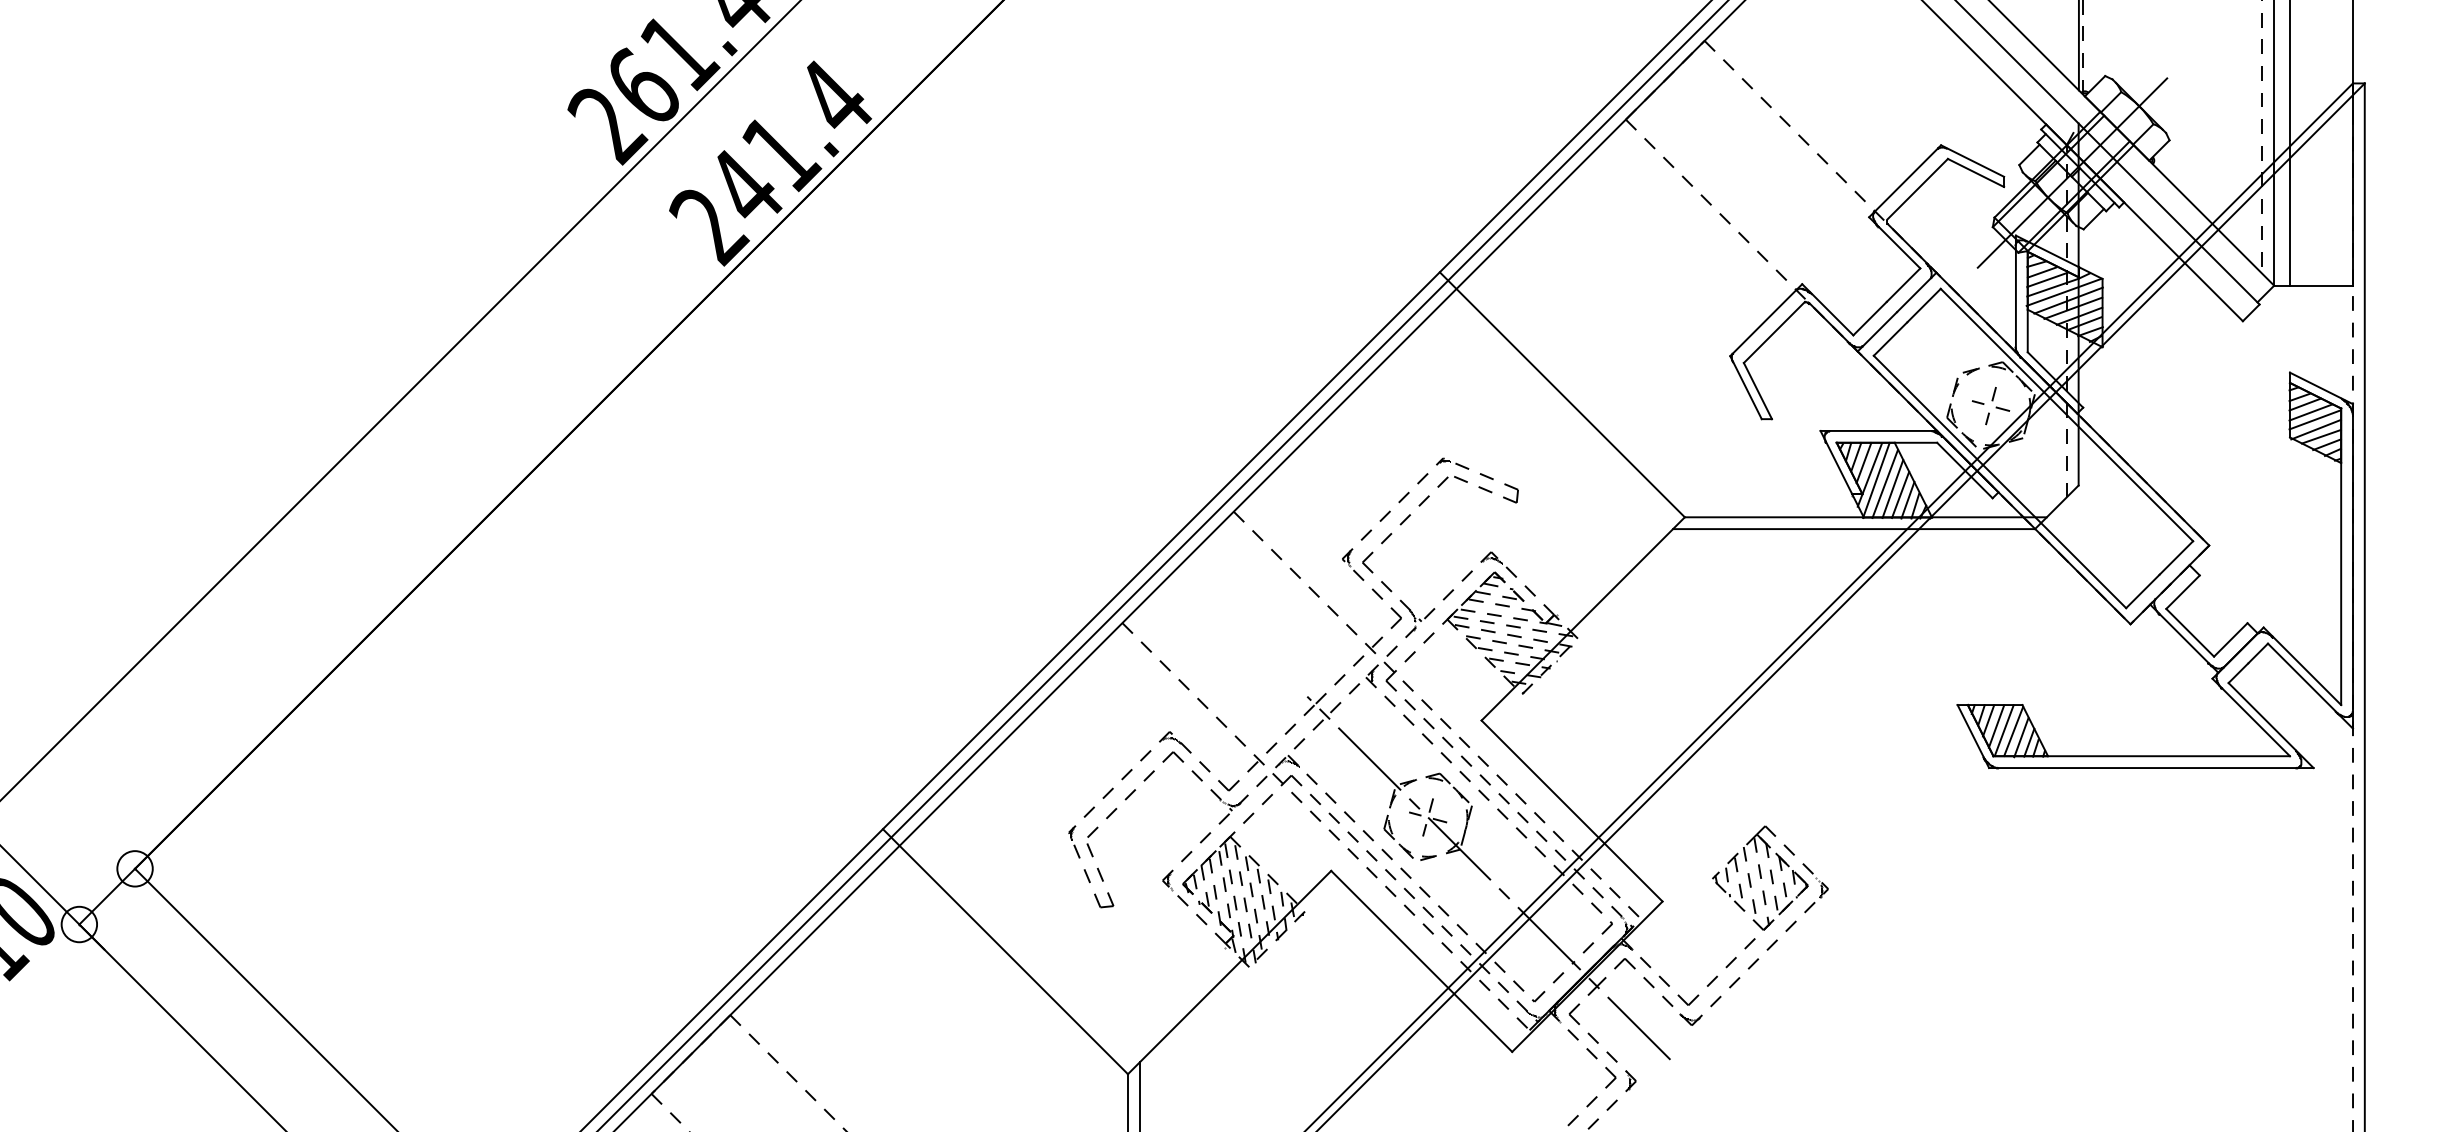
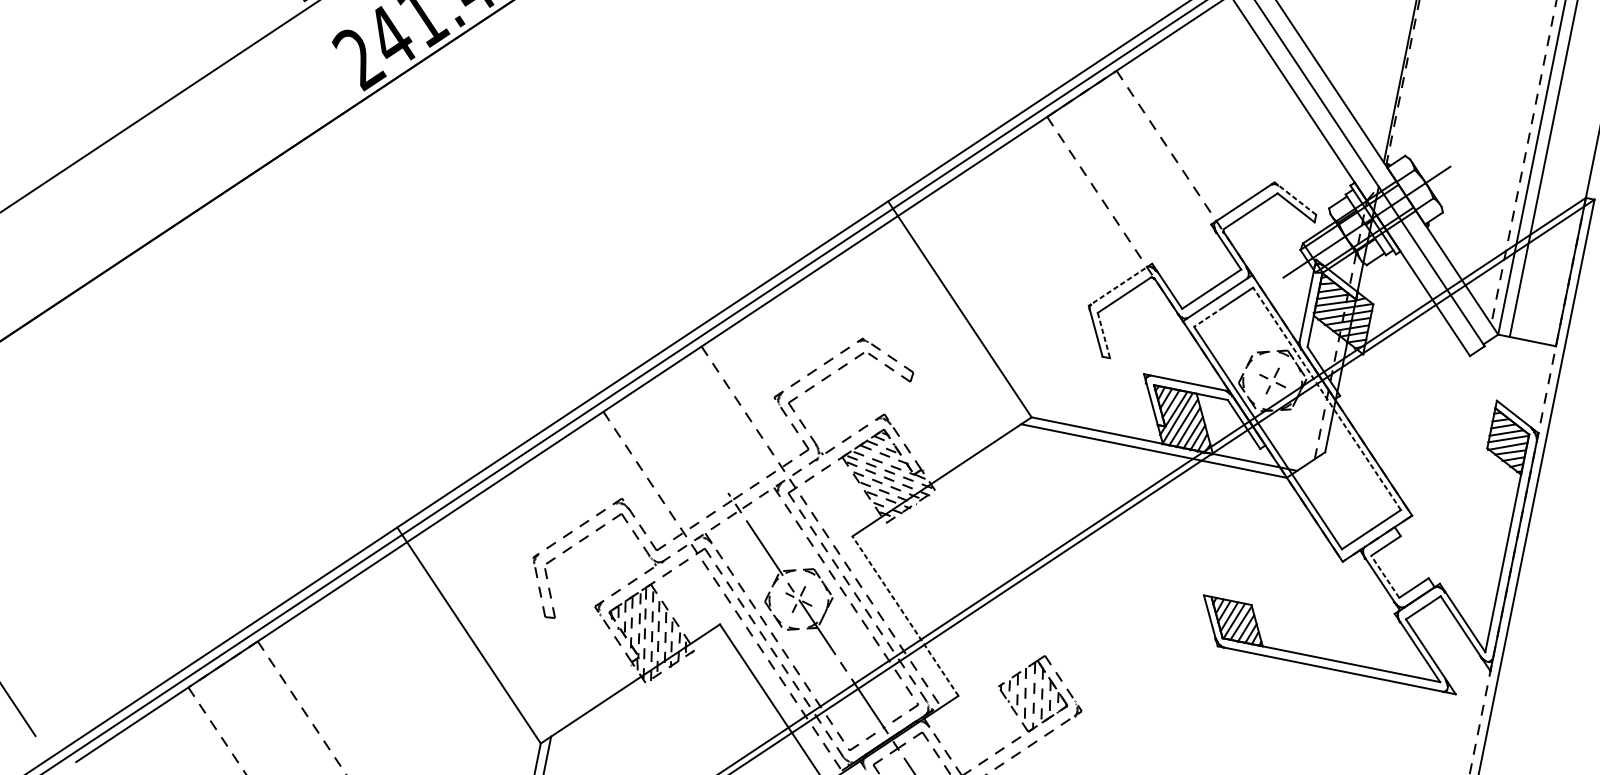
line: (1972, 160) -> (1295, 198), solid -> dashed
line: (1766, 320) -> (1120, 285), solid -> dashed
line: (1890, 339) -> (1208, 317), solid -> dashed
line: (1758, 391) -> (1104, 335), solid -> dashed
line: (2066, 414) -> (1326, 398), solid -> dashed
line: (2190, 632) -> (1385, 576), solid -> dashed
line: (1572, 811) -> (905, 616), solid -> dashed

